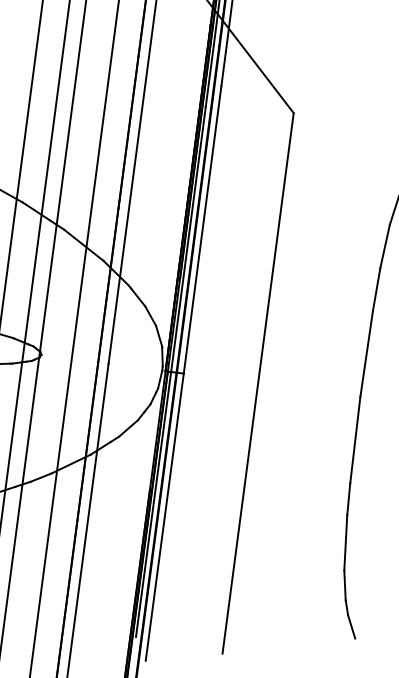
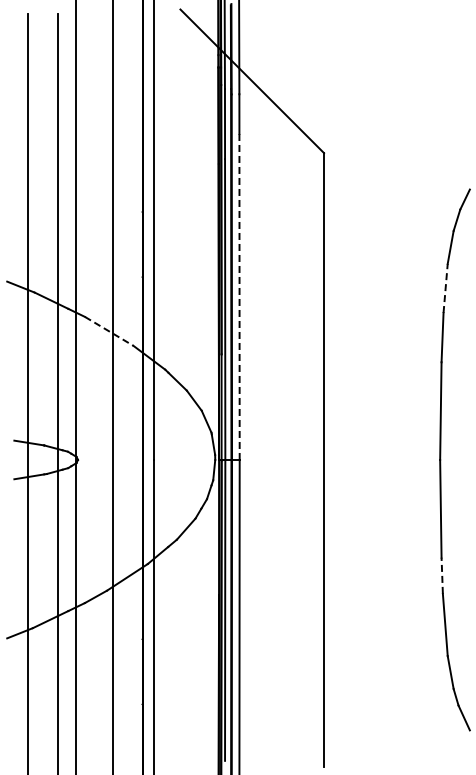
line: (202, 229) -> (239, 296), solid -> dashed
line: (84, 245) -> (109, 331), solid -> dashed
line: (384, 246) -> (445, 288), solid -> dashed
line: (349, 498) -> (442, 575), solid -> dashed

